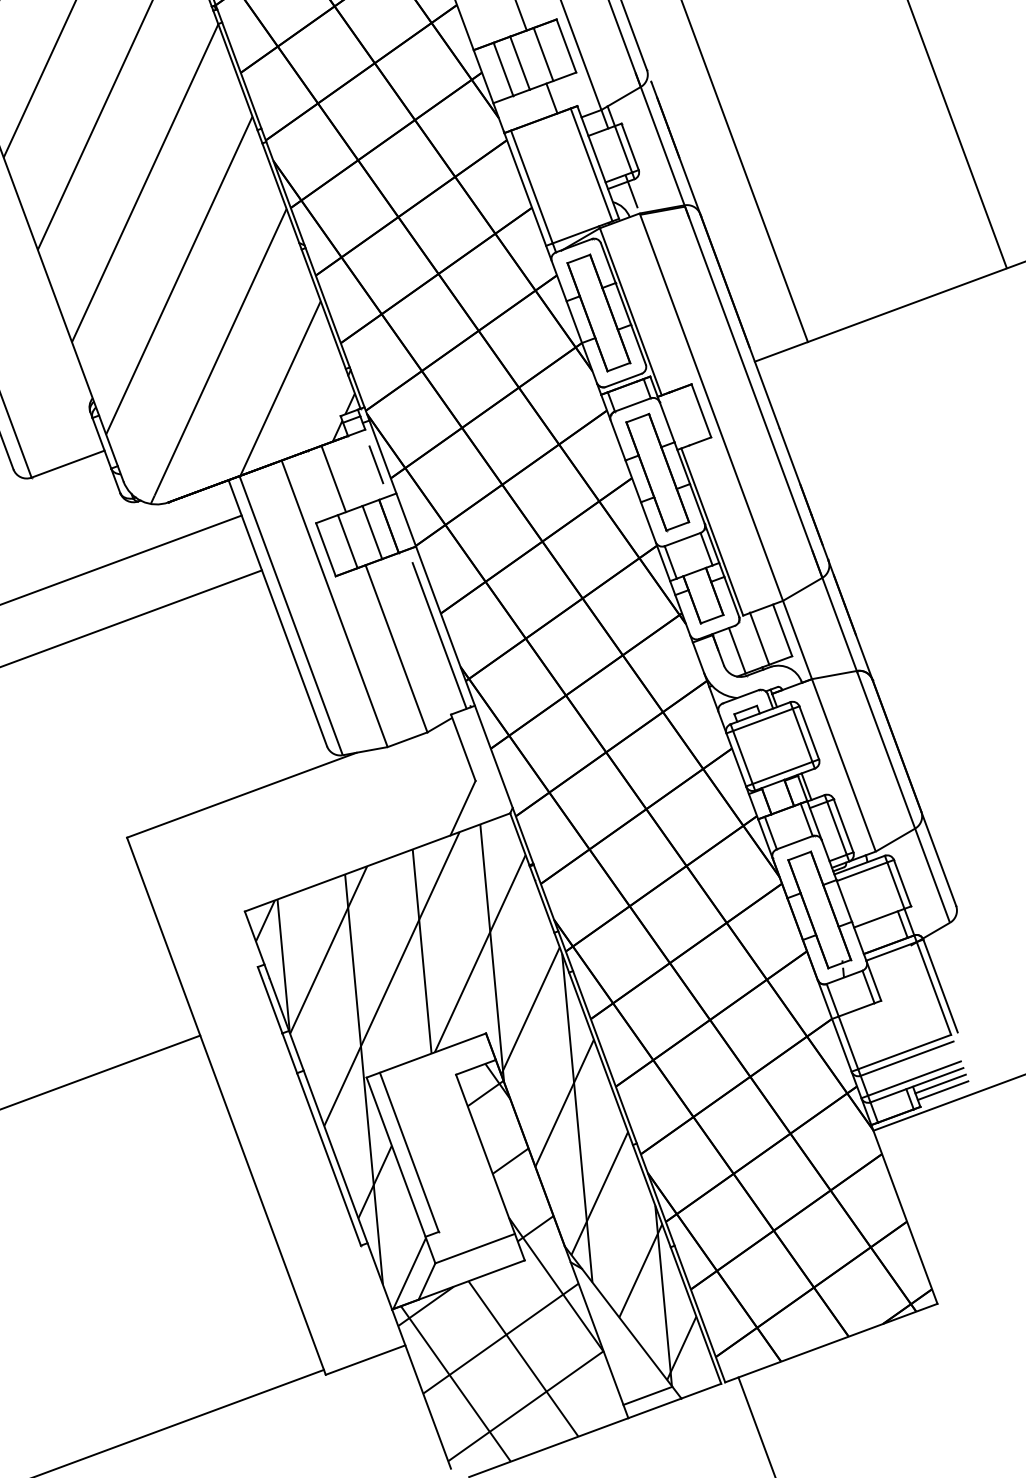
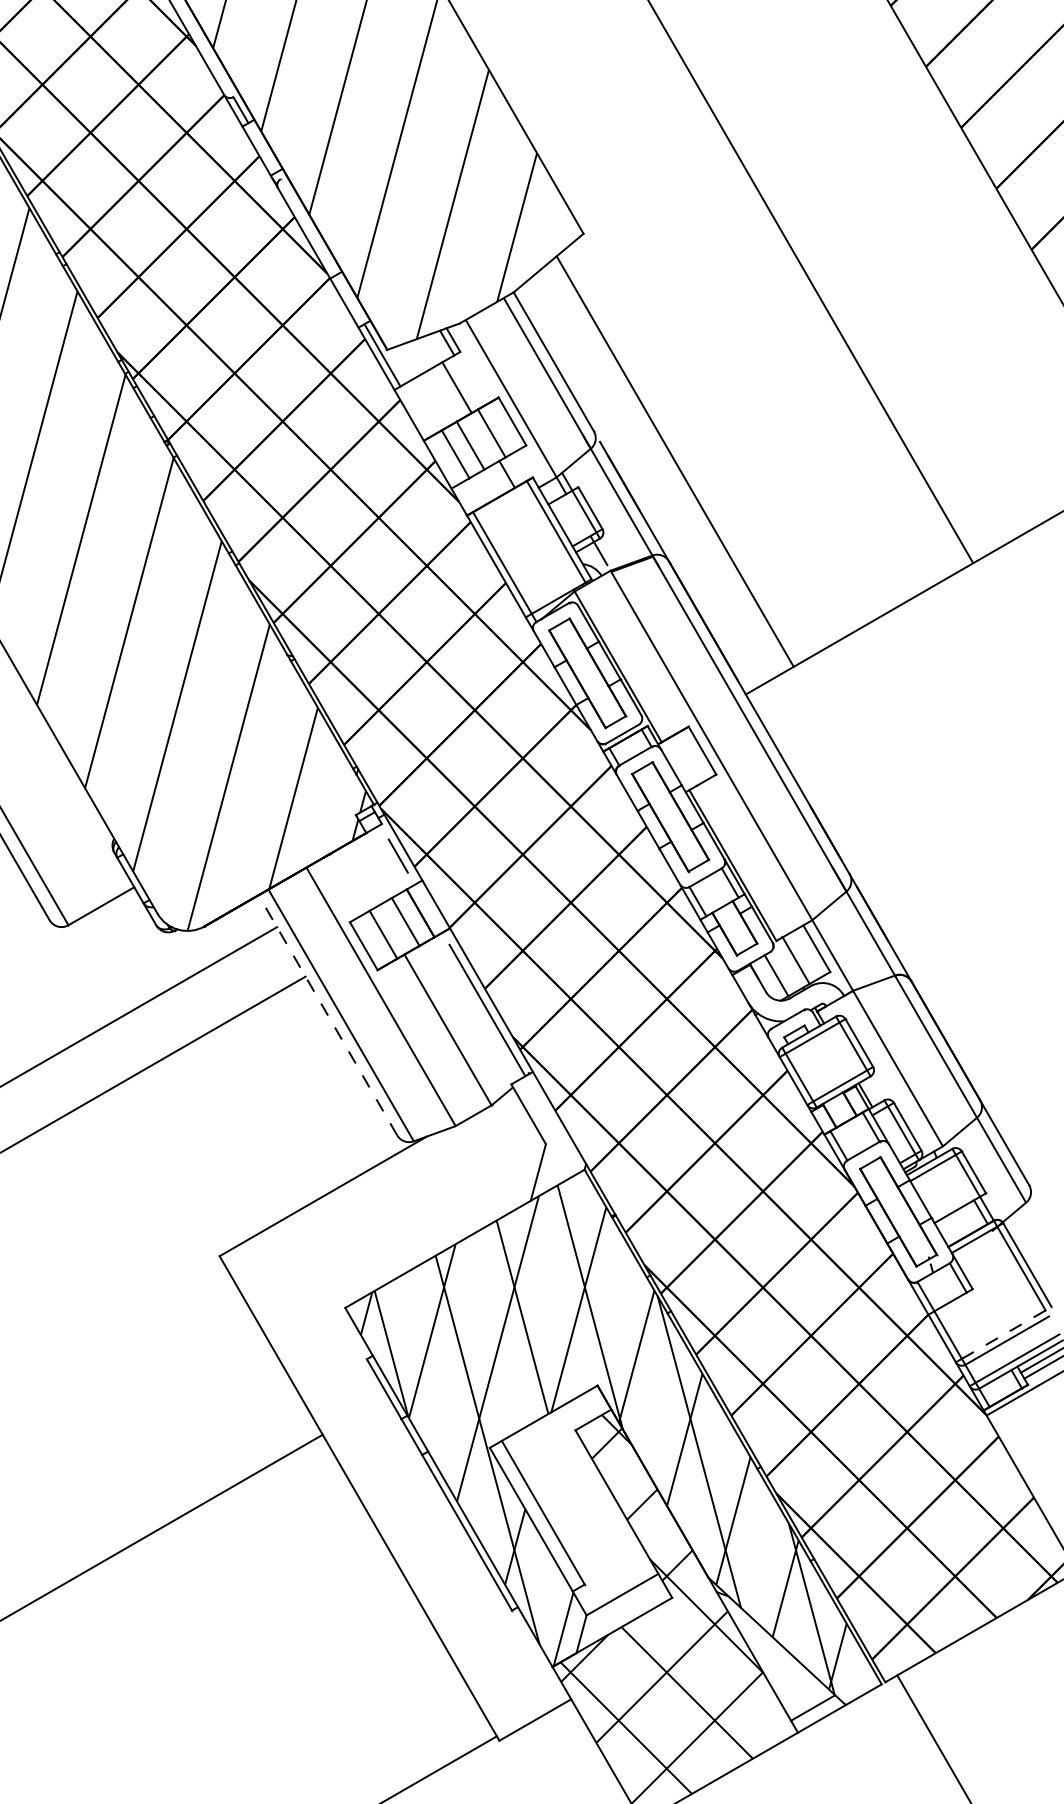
line: (333, 478) -> (359, 876), removed
line: (277, 613) -> (327, 1015), solid -> dashed
line: (904, 1051) -> (1003, 1334), solid -> dashed

